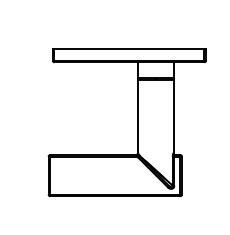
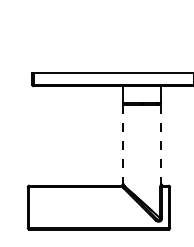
line: (137, 116) -> (122, 144), solid -> dashed
line: (173, 116) -> (161, 144), solid -> dashed

